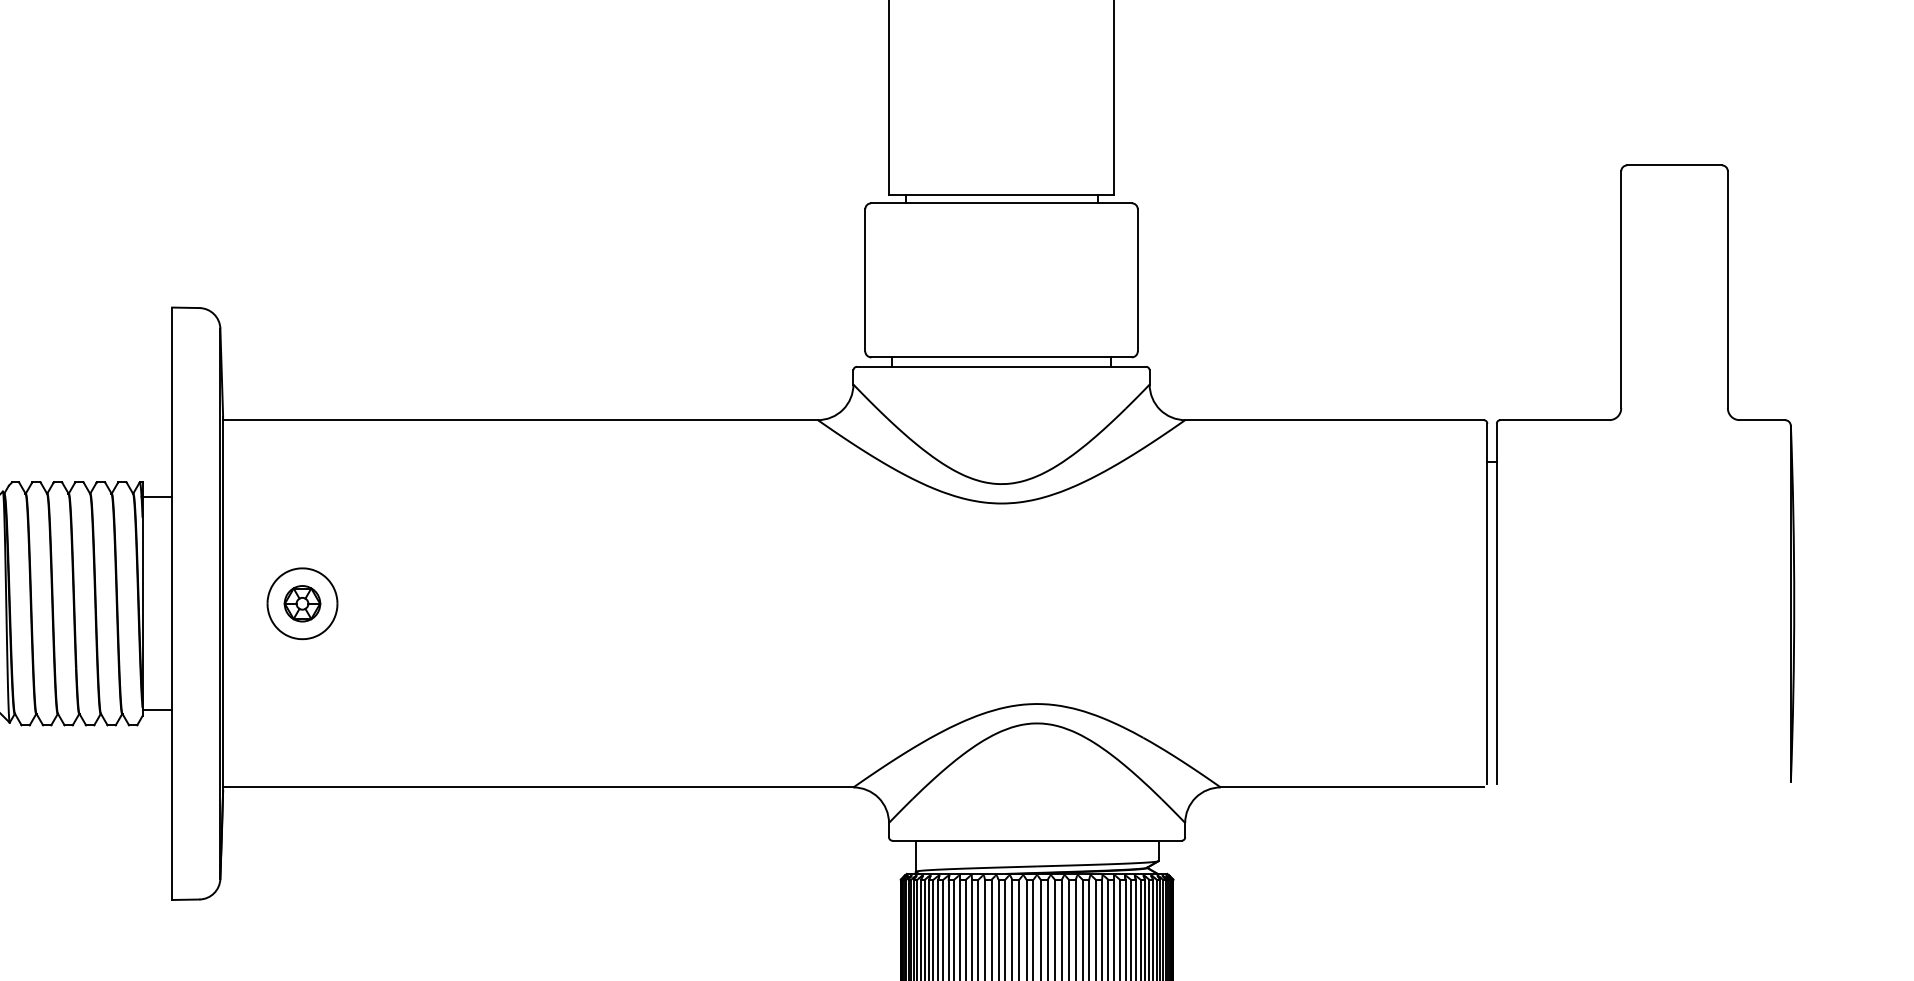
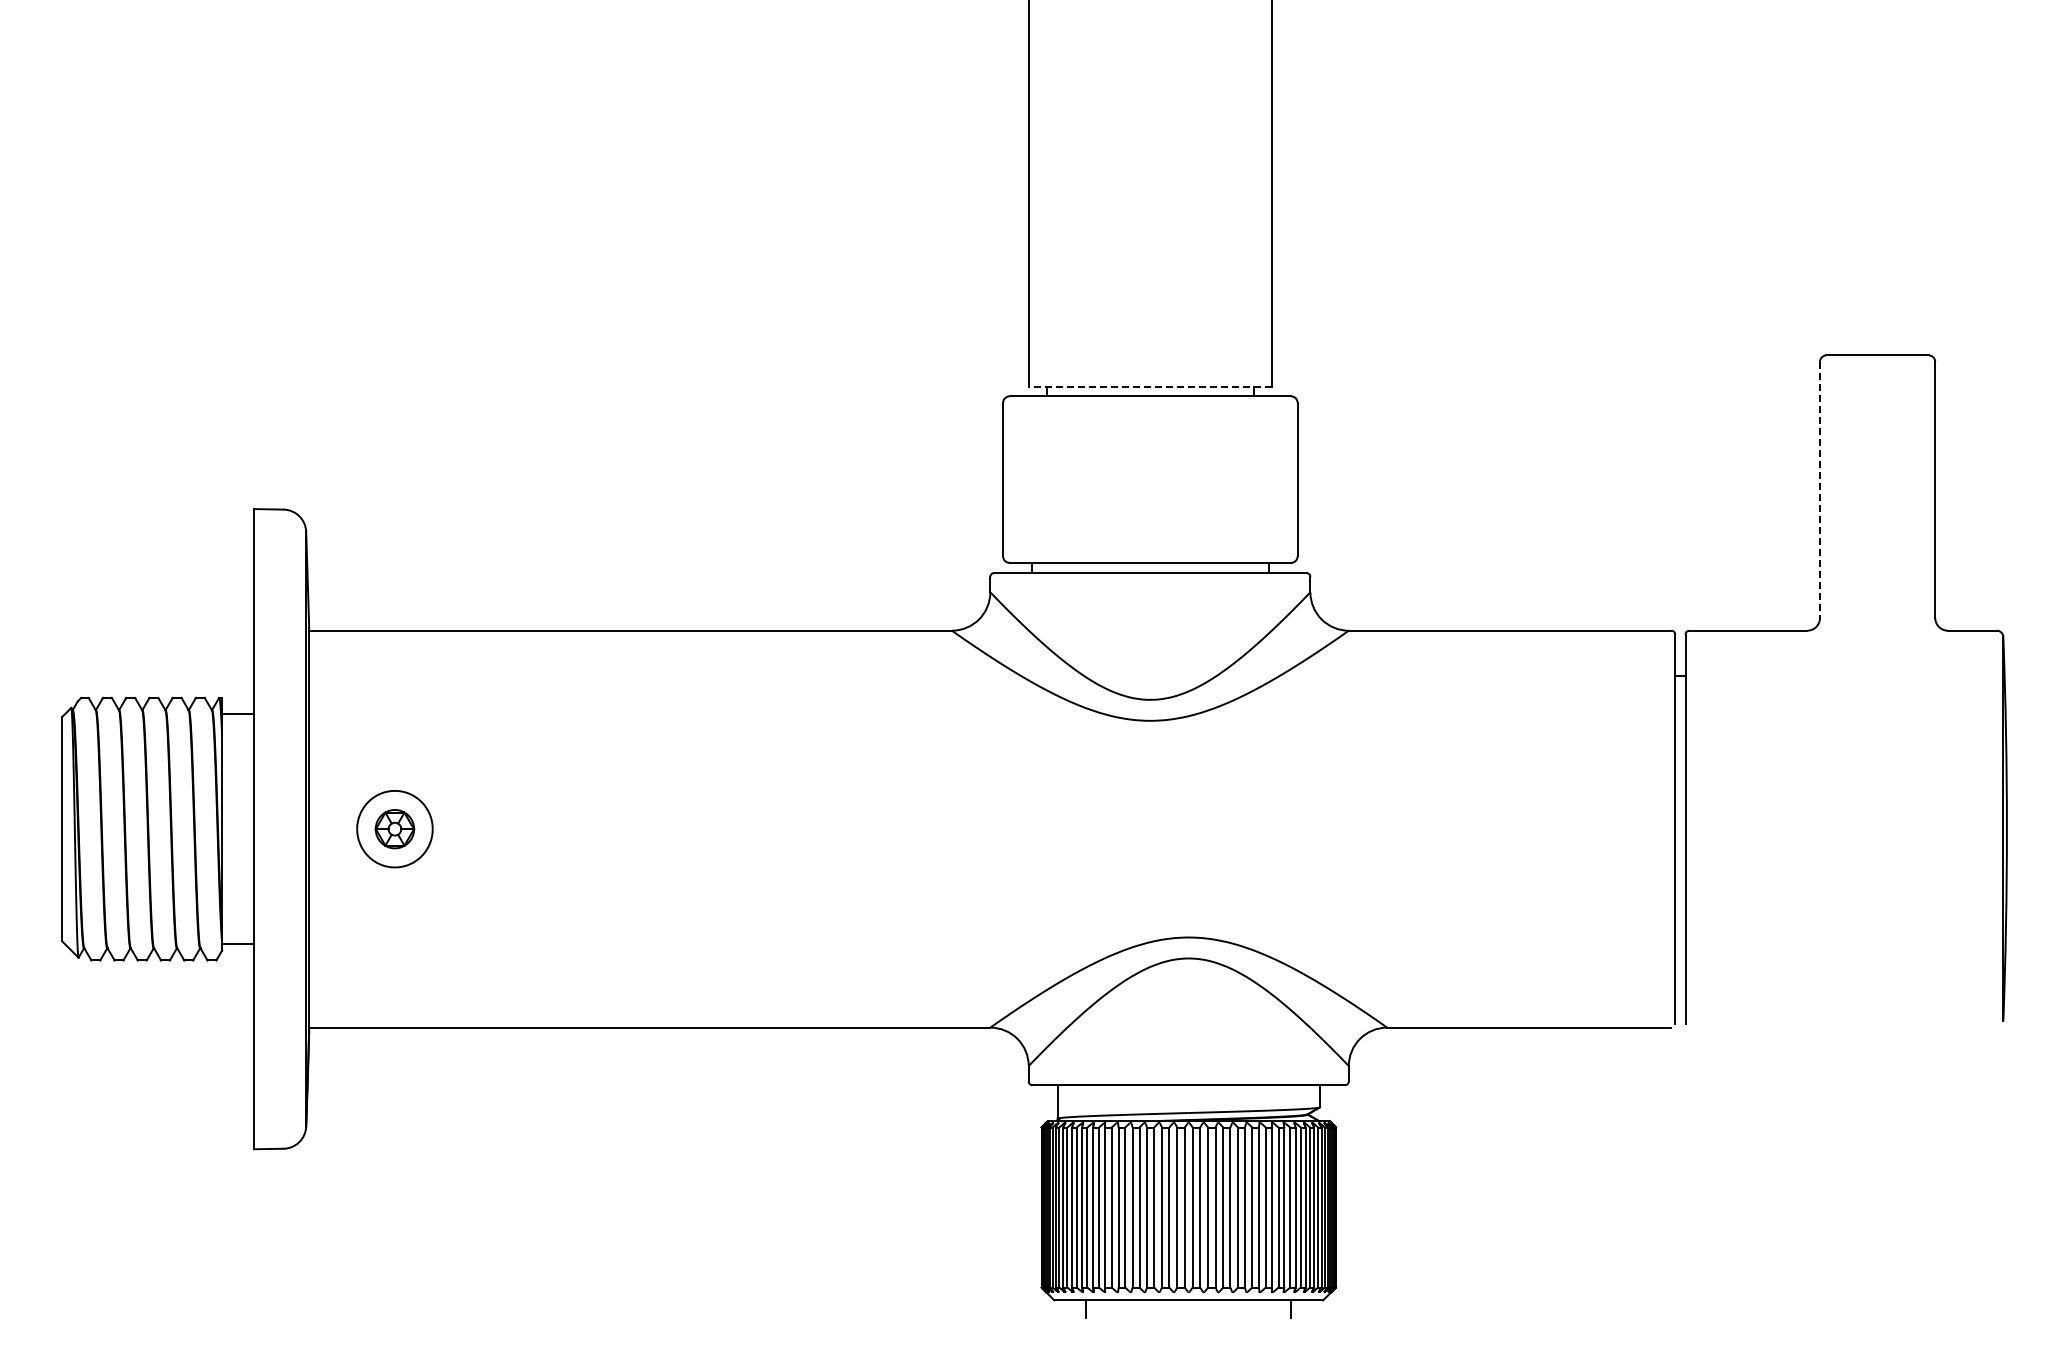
line: (1001, 195) -> (1150, 387), solid -> dashed
line: (1620, 290) -> (1819, 490), solid -> dashed

